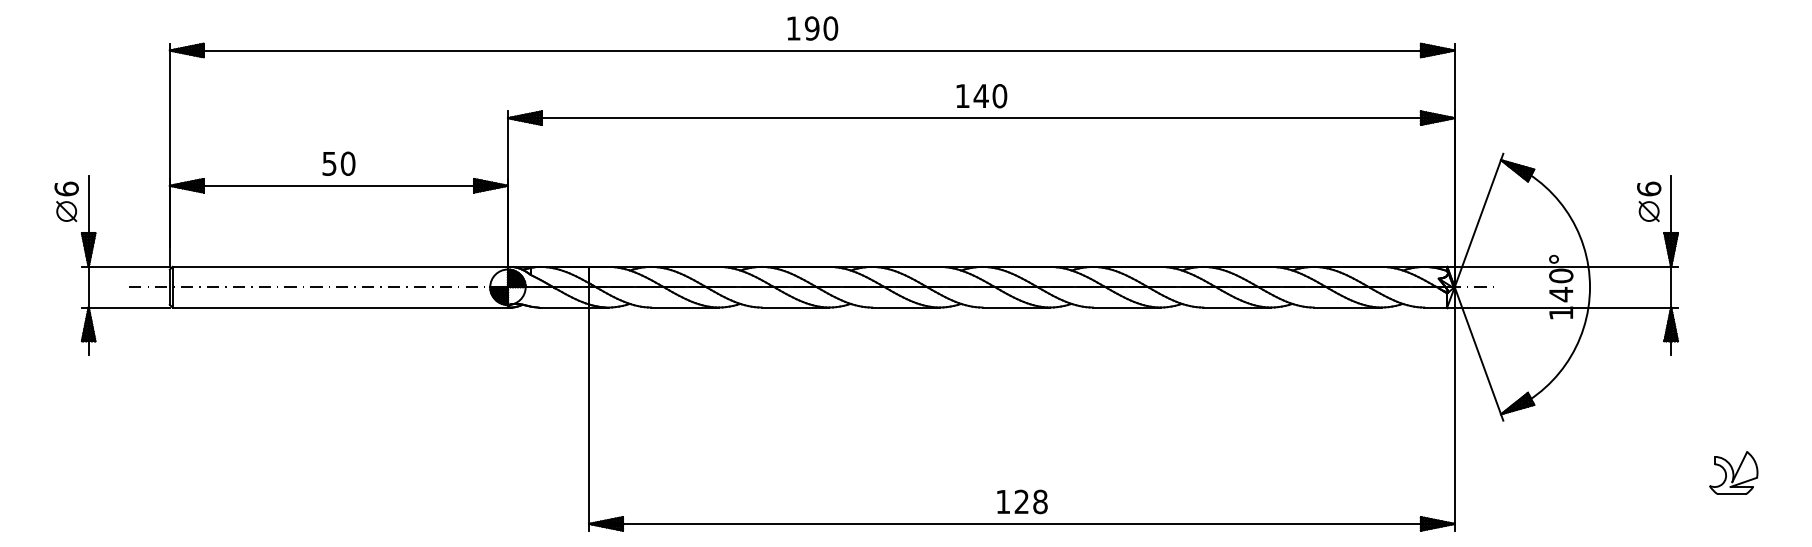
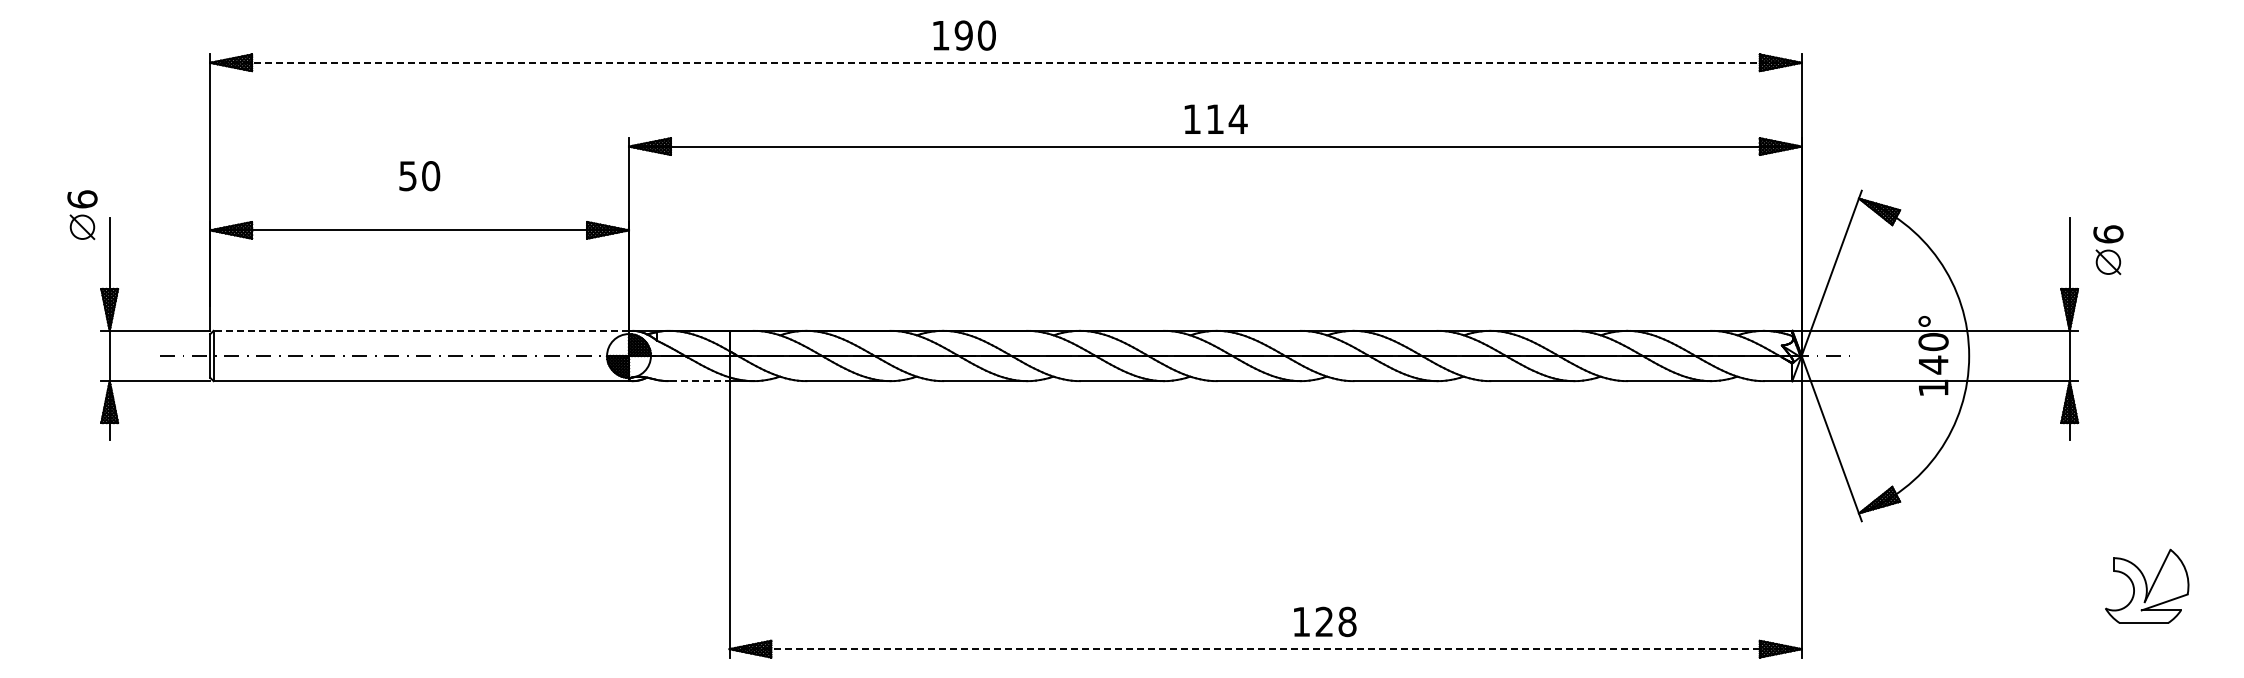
text: (812, 28) -> (964, 35), moved
line: (811, 50) -> (1005, 62), solid -> dashed
text: (990, 96) -> (1226, 119), 140 -> 114
text: (338, 164) -> (419, 176), moved
part: (66, 202) -> (82, 215), moved
part: (1649, 202) -> (2108, 250), moved
line: (340, 266) -> (421, 330), solid -> dashed
line: (564, 307) -> (699, 381), solid -> dashed
part: (1733, 472) -> (2146, 585), size x1.4
text: (1022, 501) -> (1325, 621), moved
line: (1022, 524) -> (1266, 649), solid -> dashed

